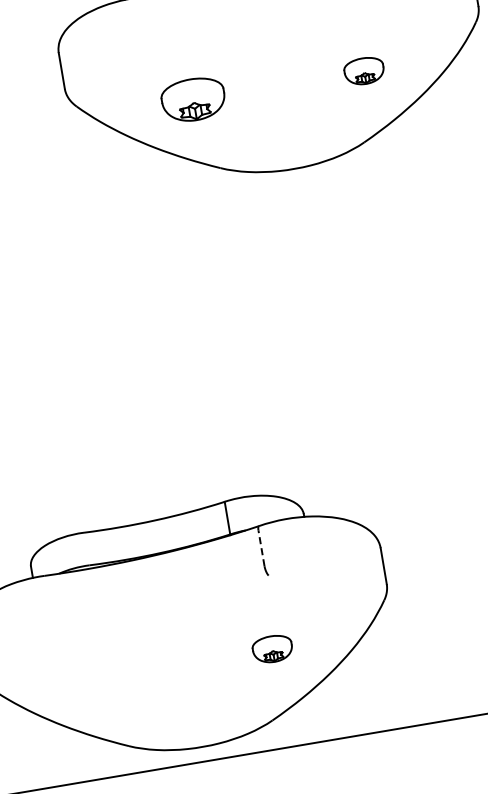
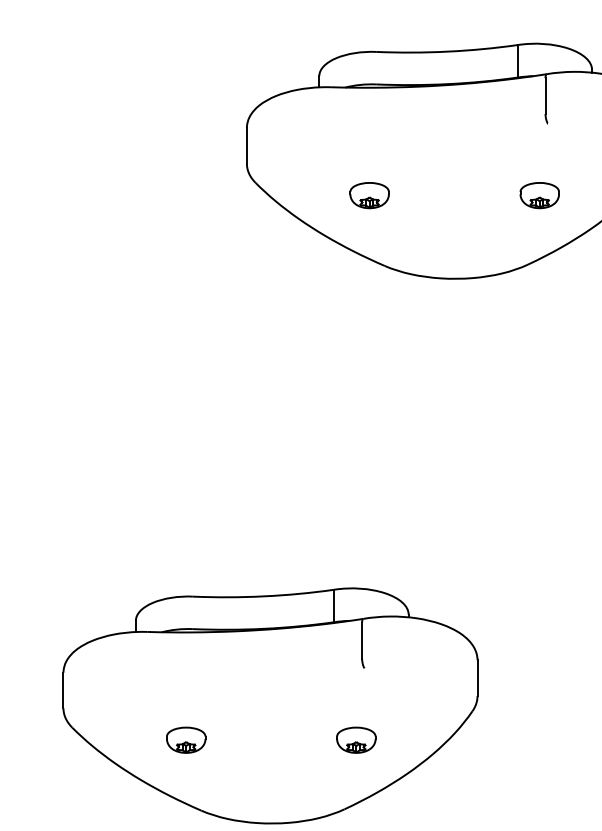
part: (193, 100) -> (369, 195), size x0.62
line: (261, 547) -> (362, 640), dashed -> solid
part: (101, 677) -> (186, 739), added

